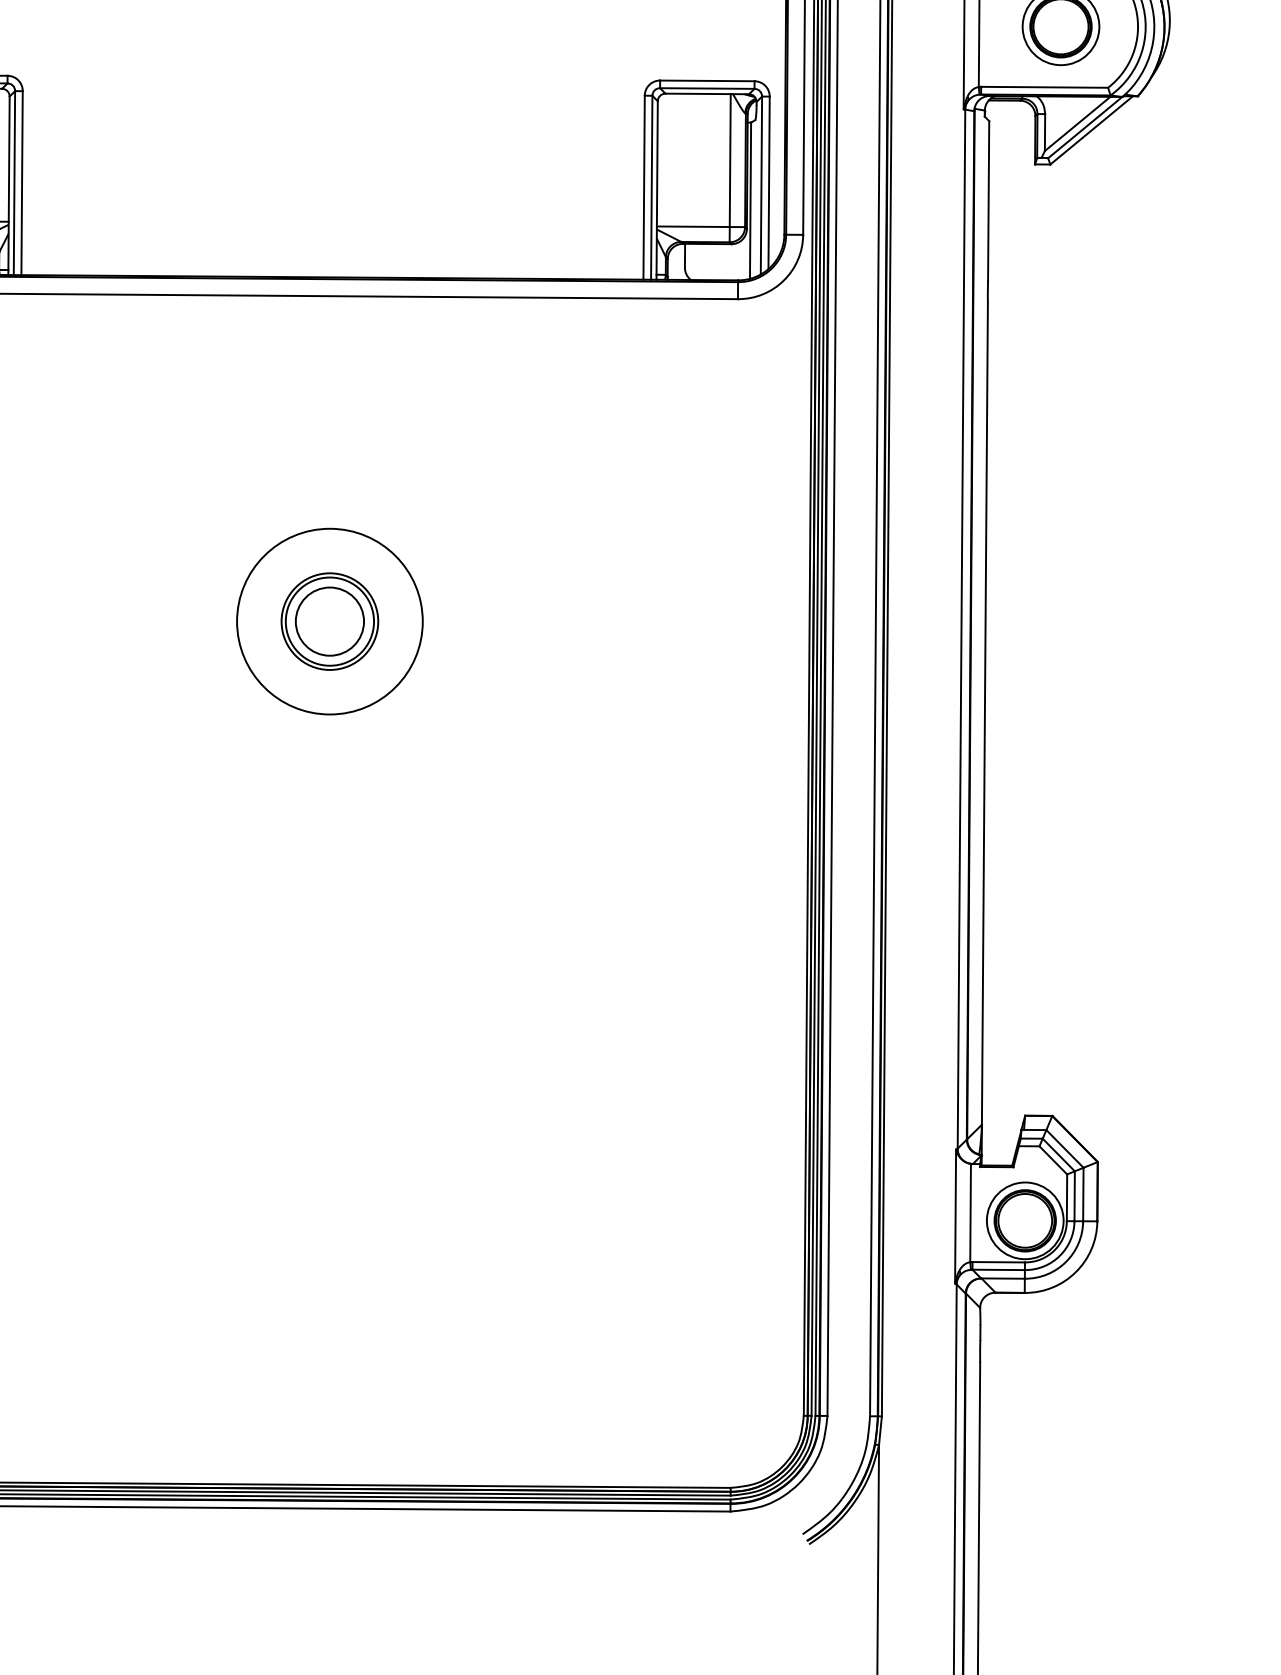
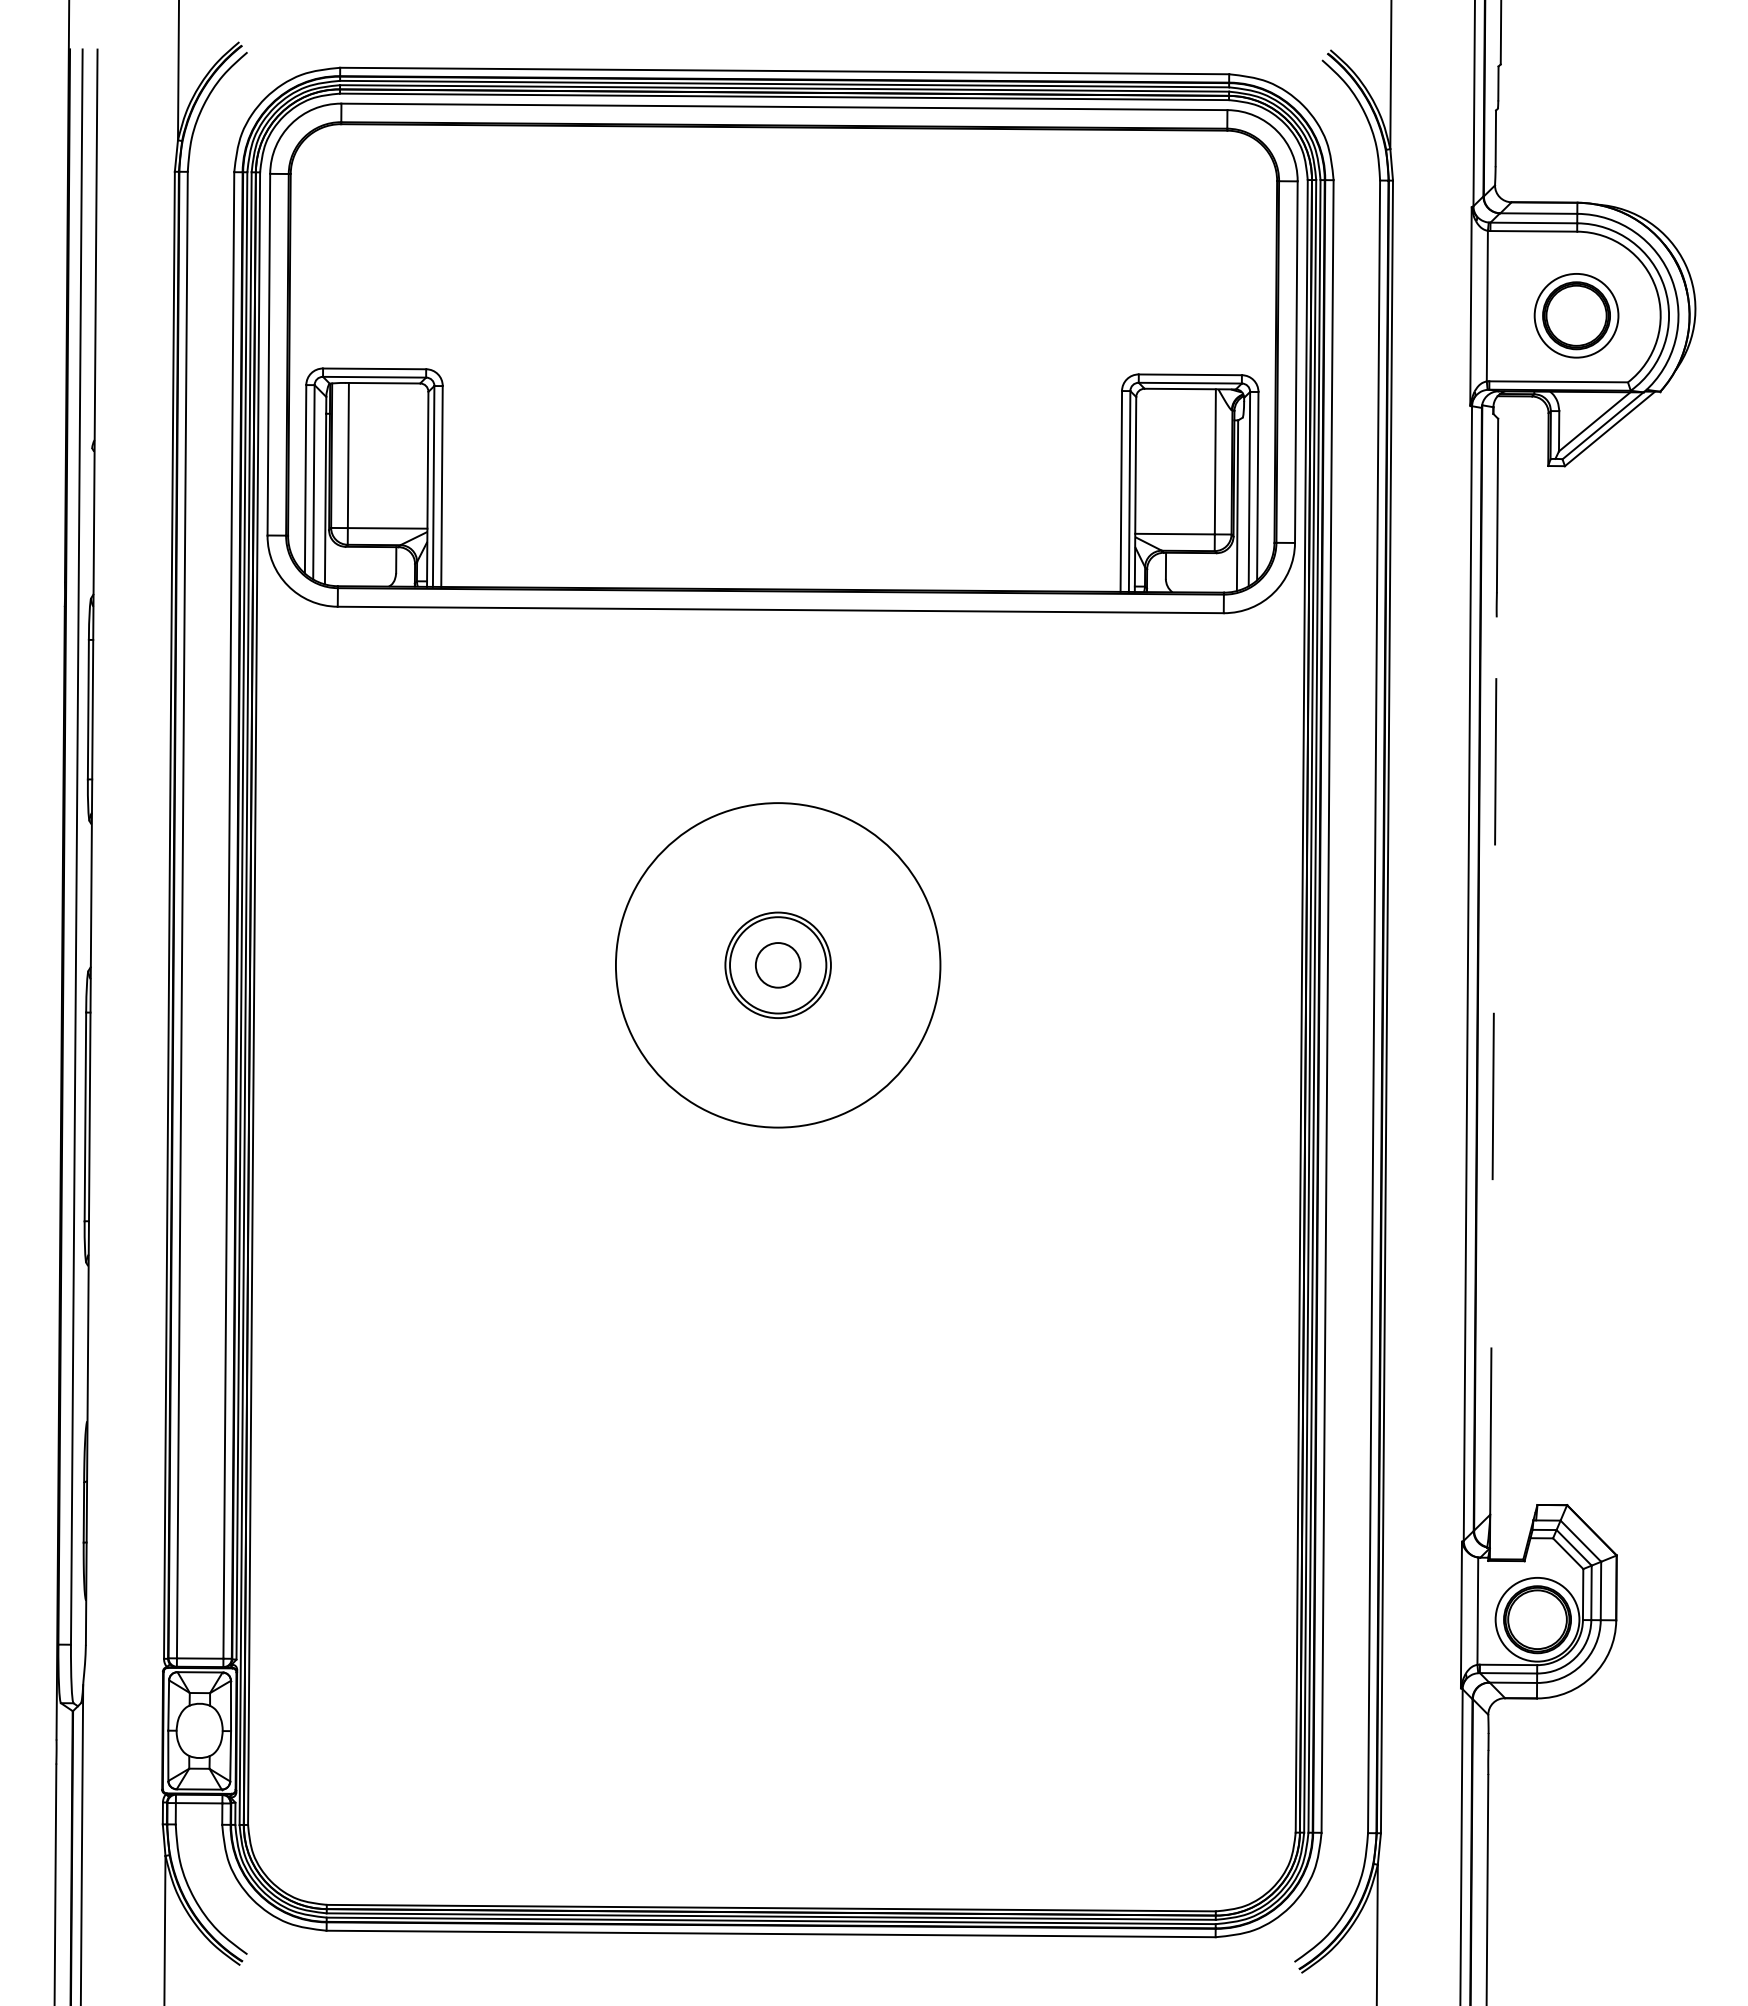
circle: (329, 620) -> (777, 964), size x1.6
circle: (329, 621) -> (777, 965), size x0.6
line: (984, 714) -> (1493, 1066), solid -> dashed

